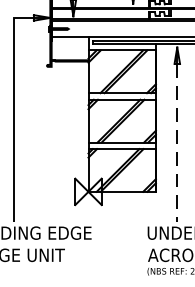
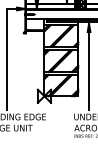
line: (178, 142) -> (89, 71), dashed -> solid

